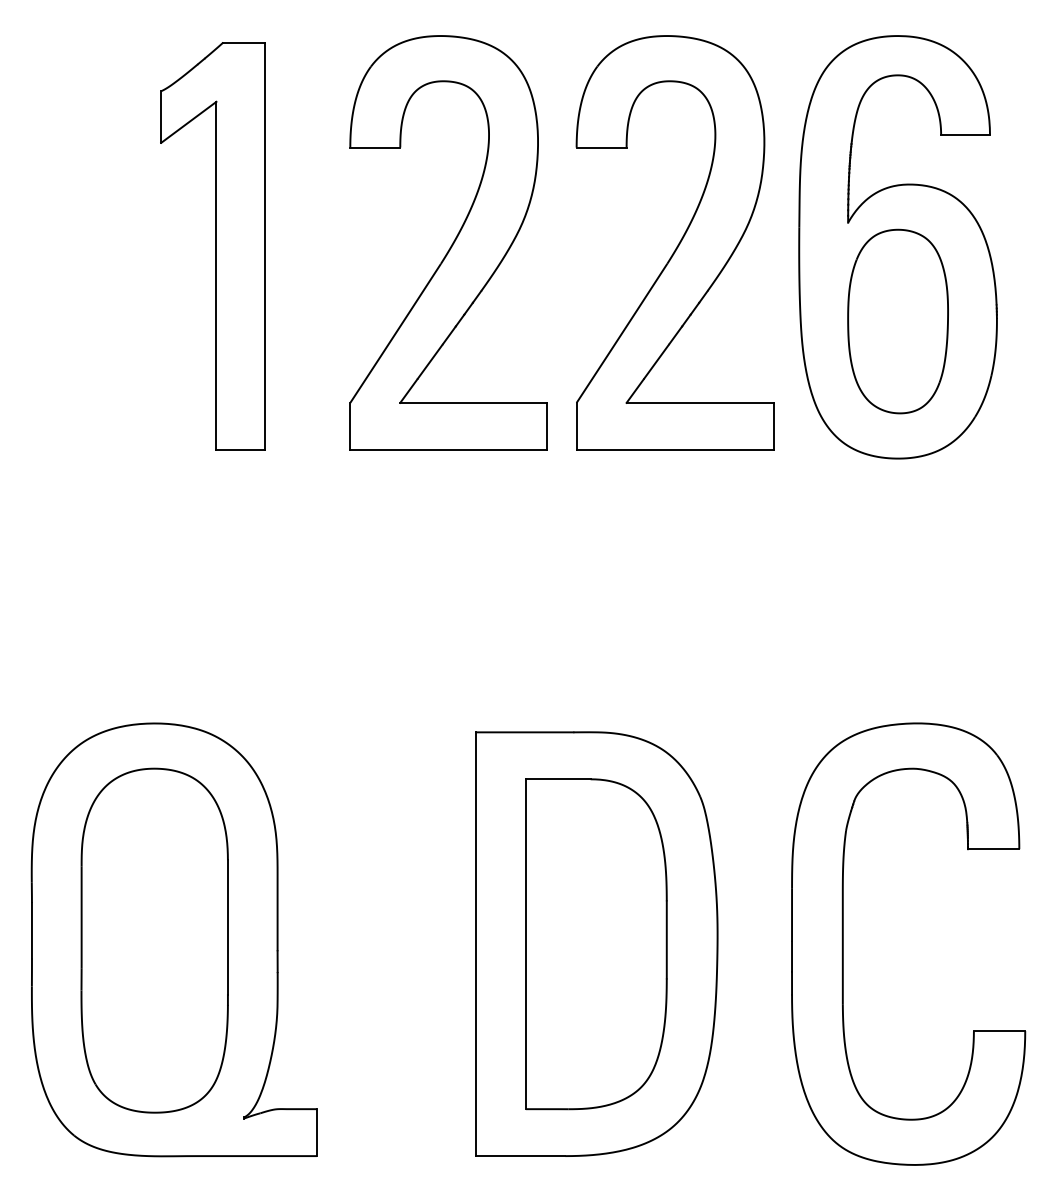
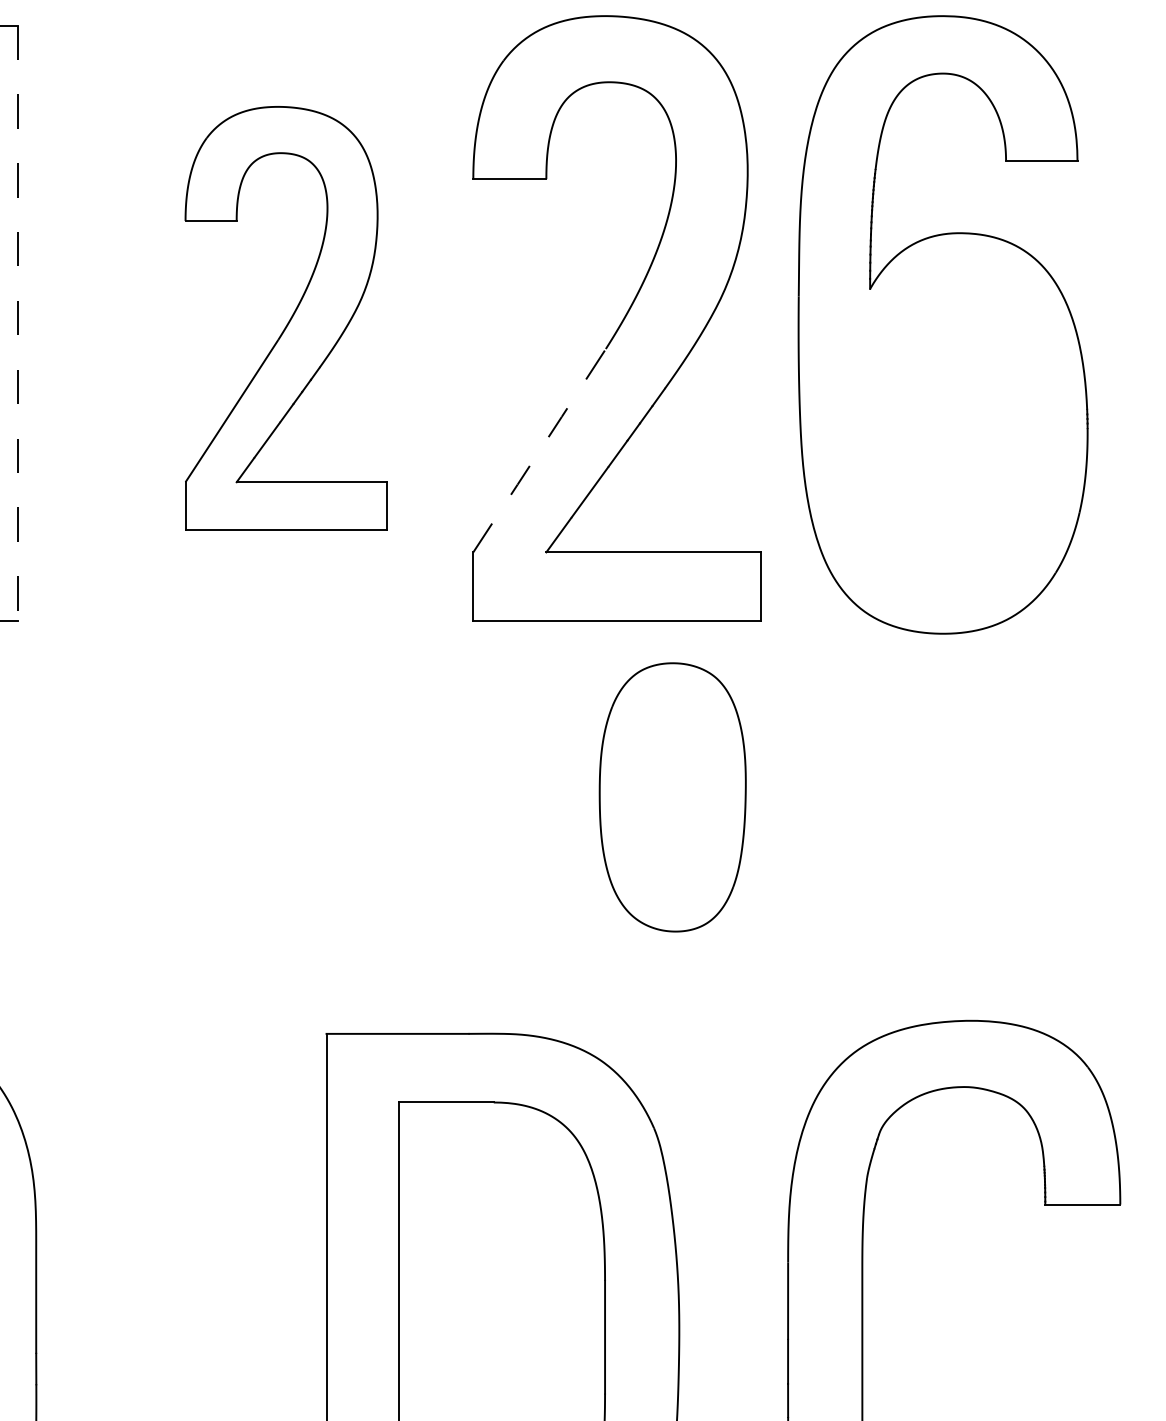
part: (448, 242) -> (286, 317), size x0.7
line: (265, 246) -> (18, 323), solid -> dashed
part: (897, 321) -> (671, 797), moved
line: (622, 333) -> (540, 450), solid -> dashed

